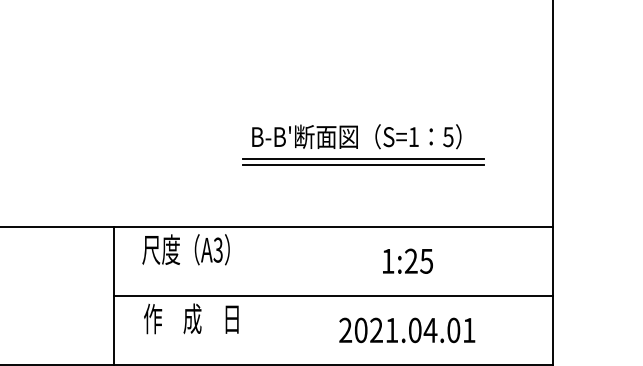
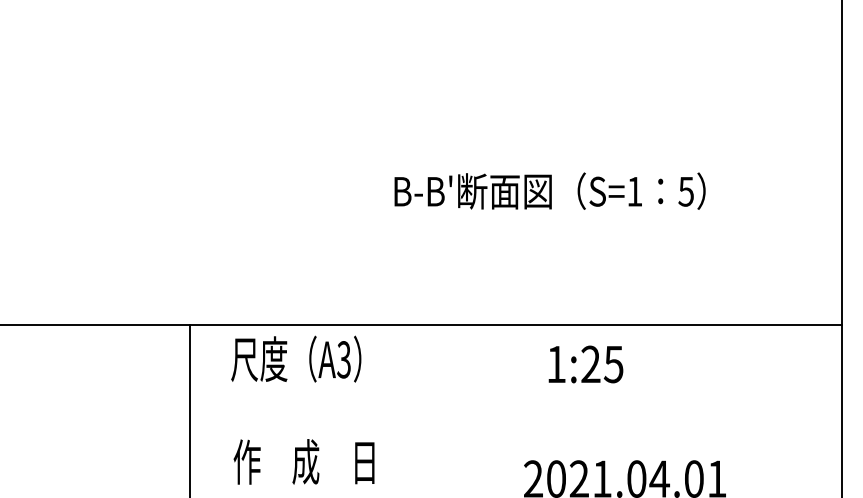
line: (363, 159) -> (559, 225), removed
line: (363, 165) -> (559, 233), removed
text: (407, 260) -> (585, 363), moved
line: (333, 295) -> (515, 427), removed

